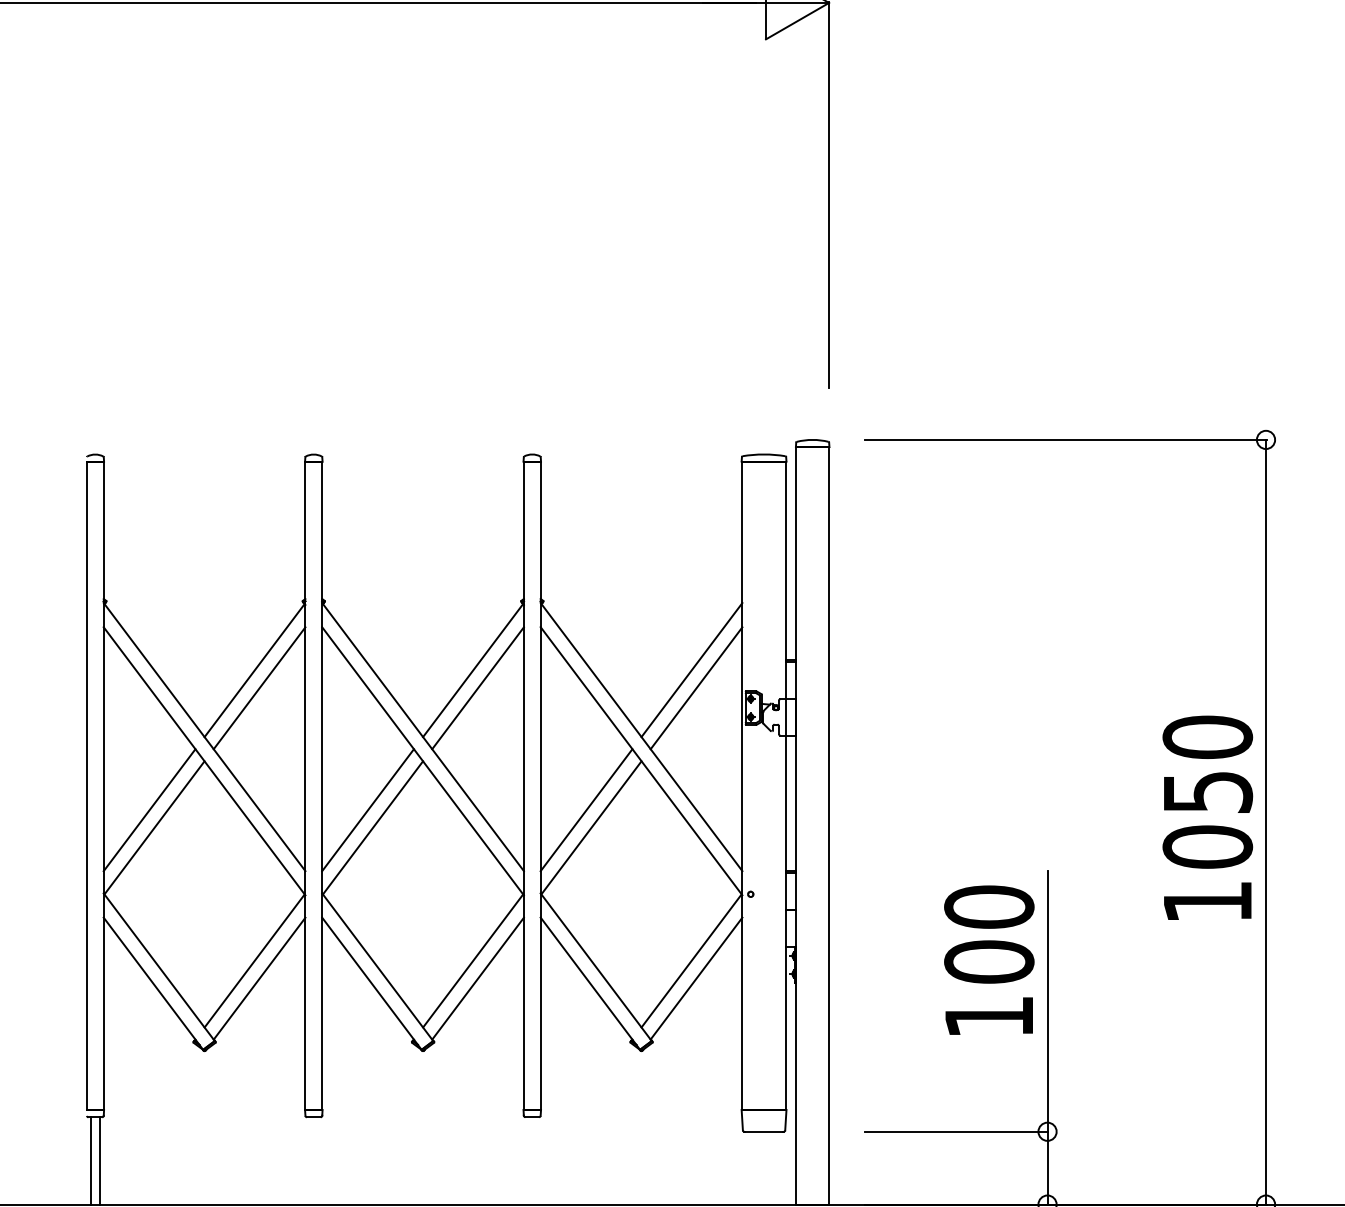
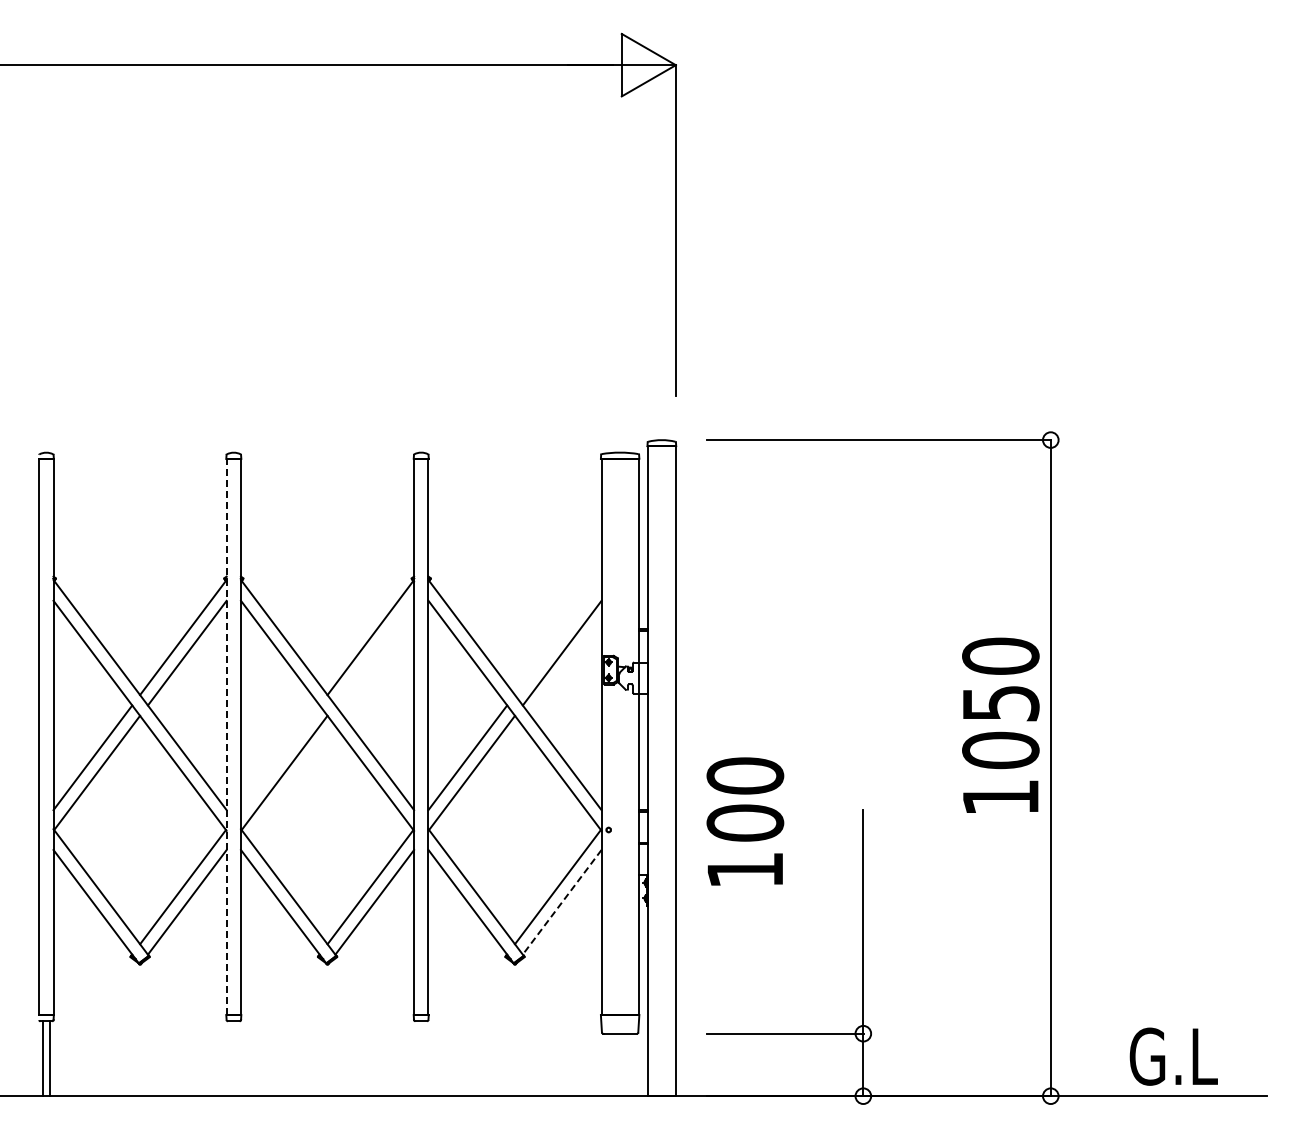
line: (691, 669) -> (557, 637), removed
line: (477, 687) -> (374, 652), removed
line: (305, 785) -> (226, 736), solid -> dashed
line: (368, 809) -> (280, 757), removed
text: (1207, 816) -> (1000, 724), moved
text: (989, 960) -> (745, 821), moved
line: (695, 978) -> (561, 902), solid -> dashed

